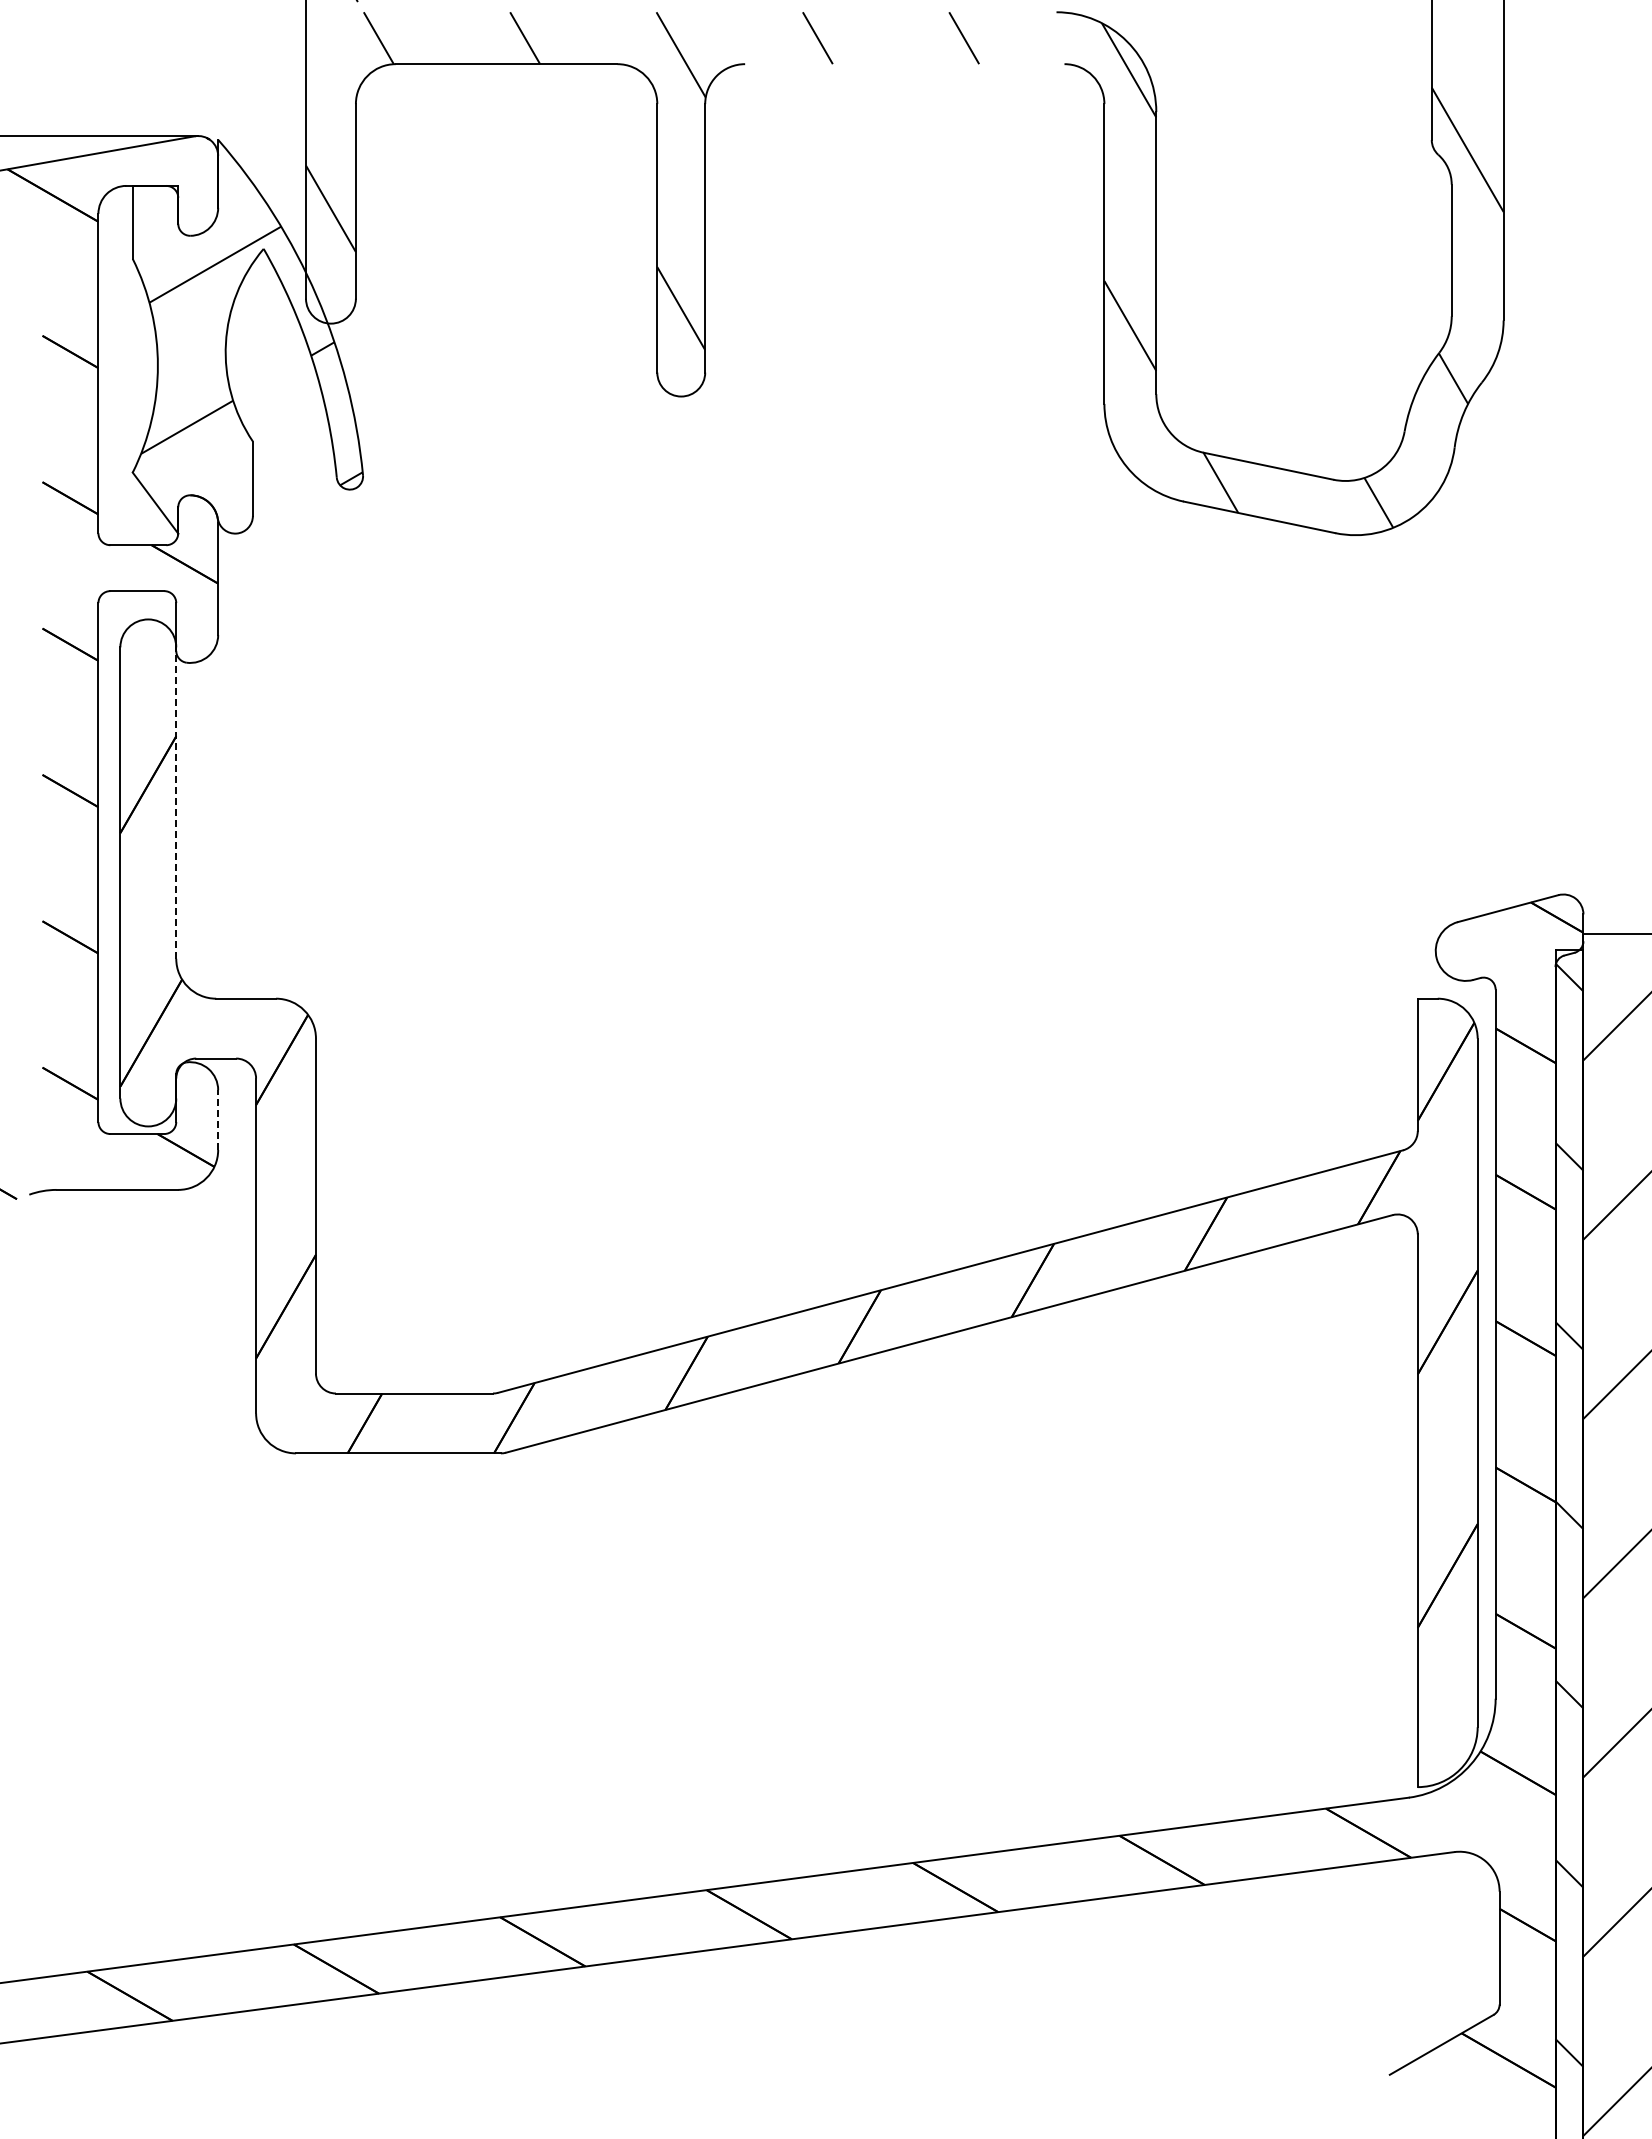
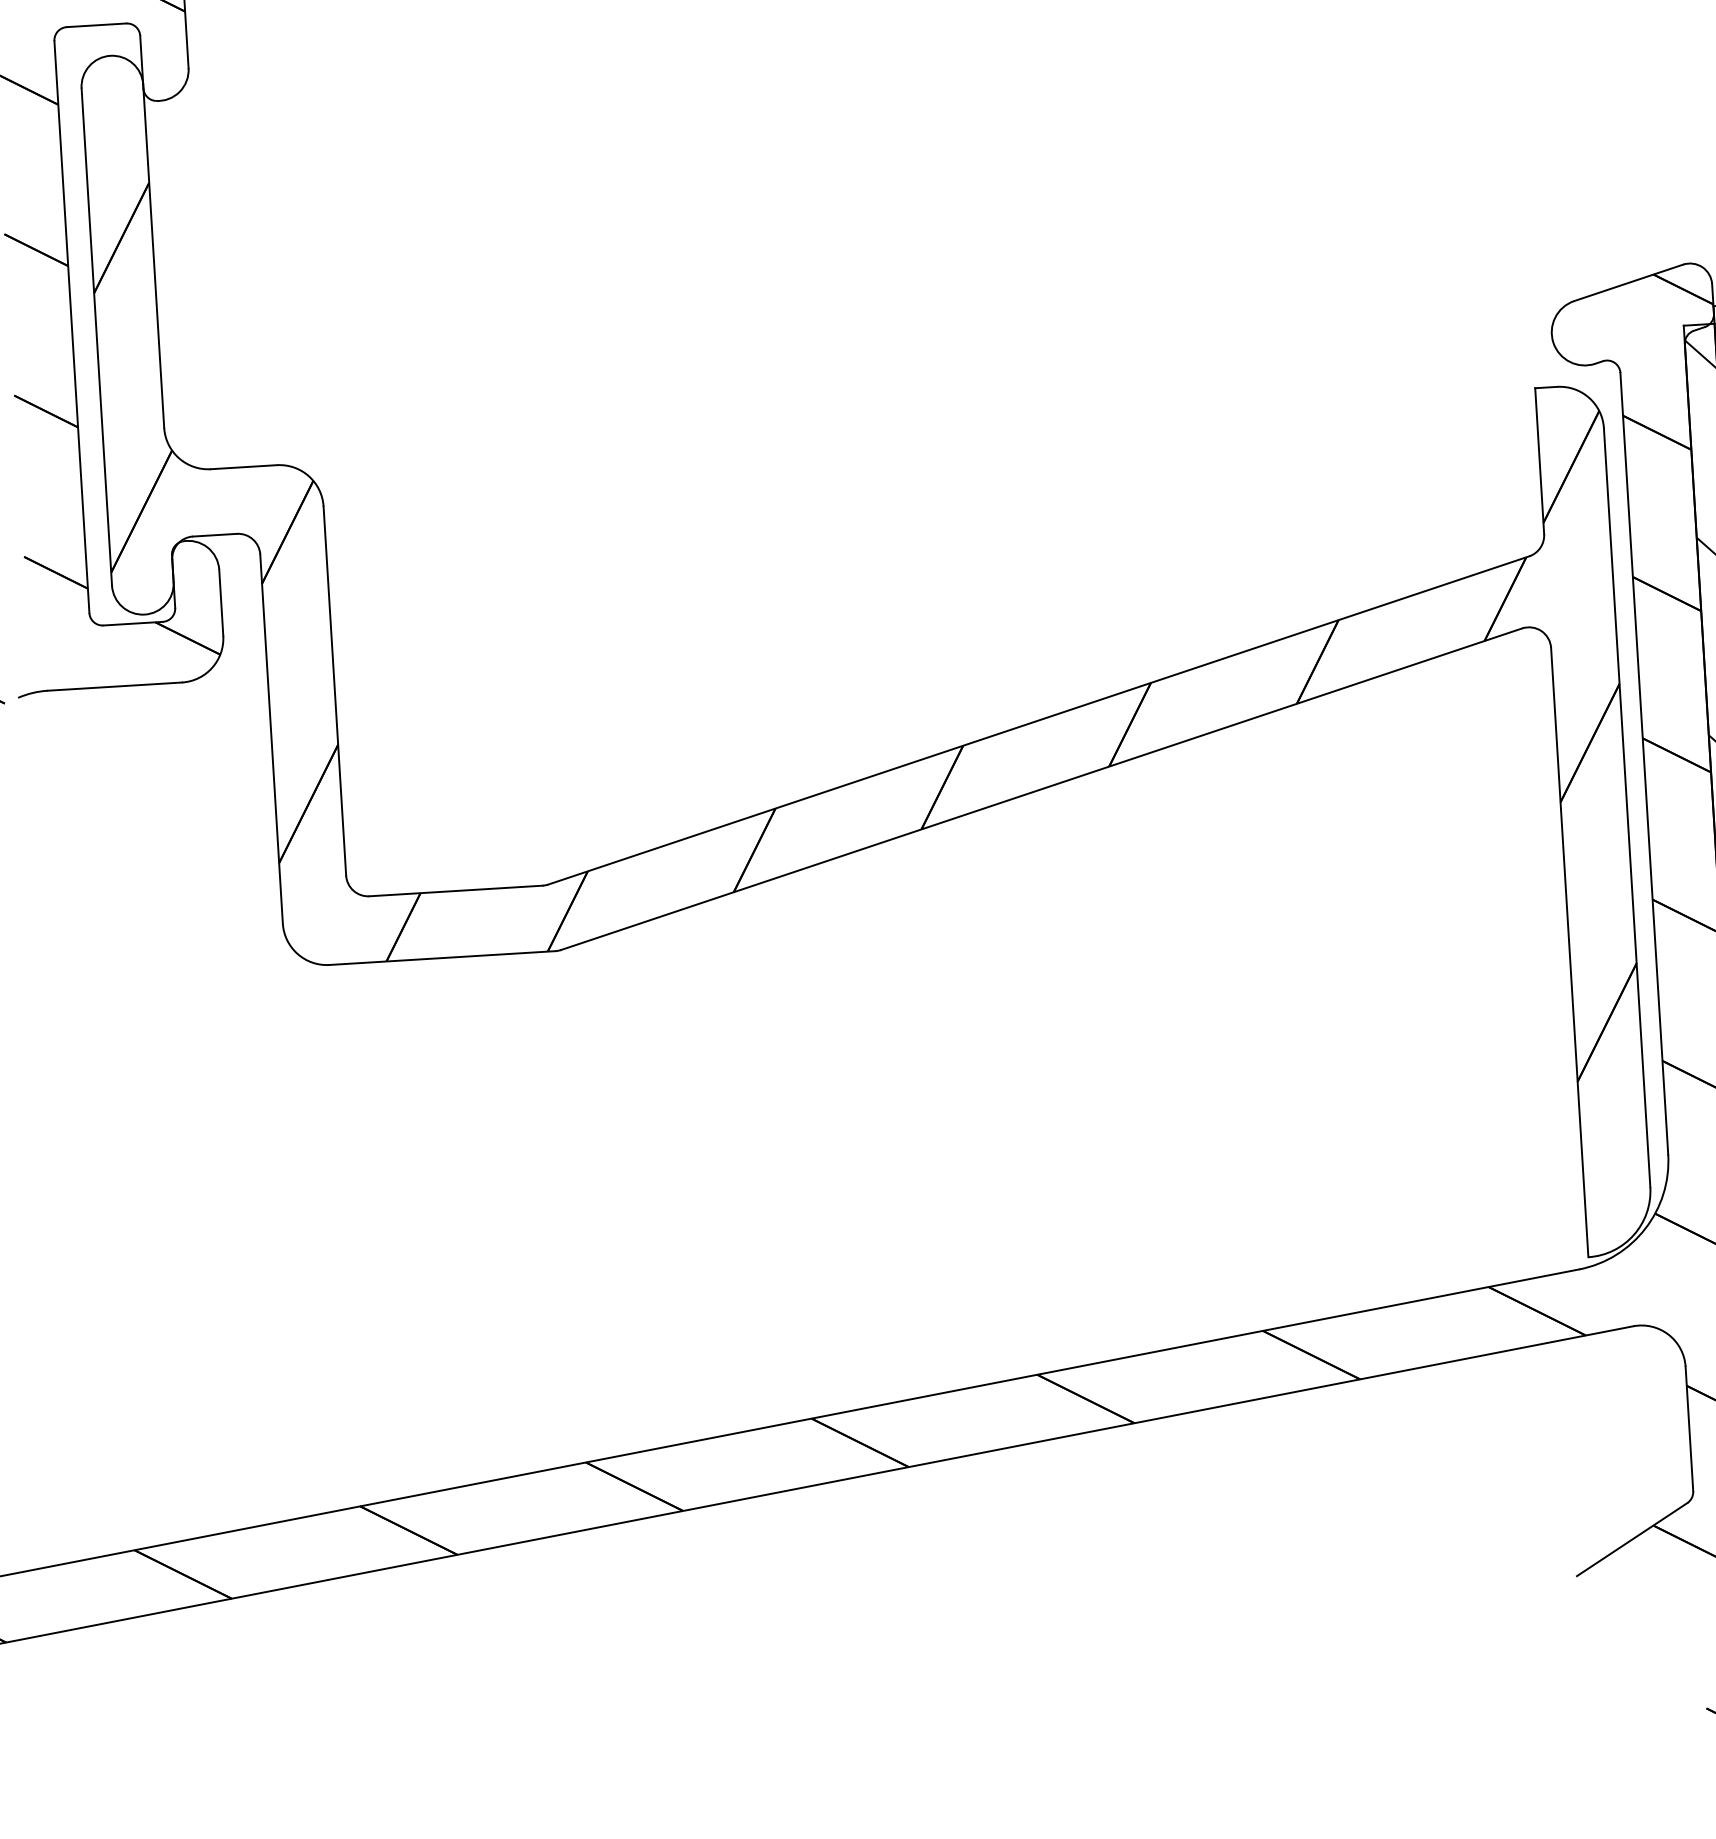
line: (176, 803) -> (153, 256), dashed -> solid
line: (218, 1120) -> (221, 603), dashed -> solid

